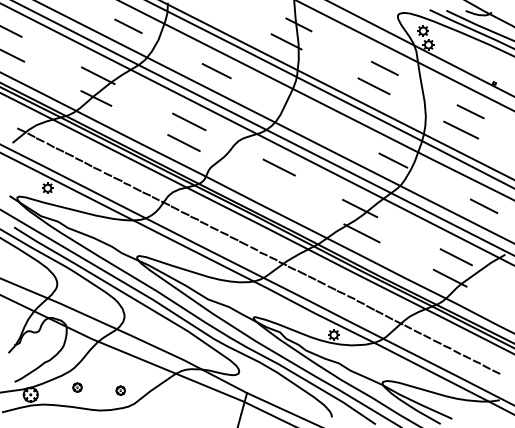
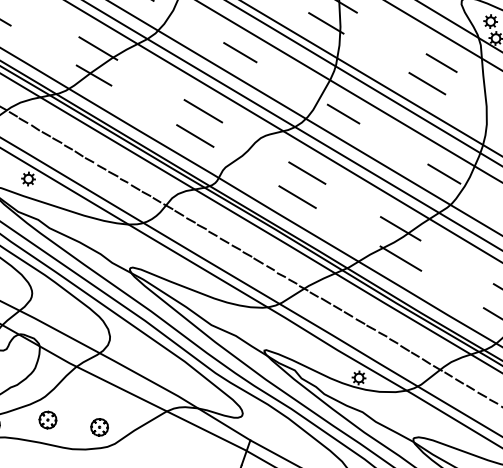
line: (305, 116) -> (342, 114), added
line: (272, 188) -> (297, 197), added
part: (77, 387) -> (47, 419), size x1.67
part: (120, 390) -> (99, 426), size x1.67

